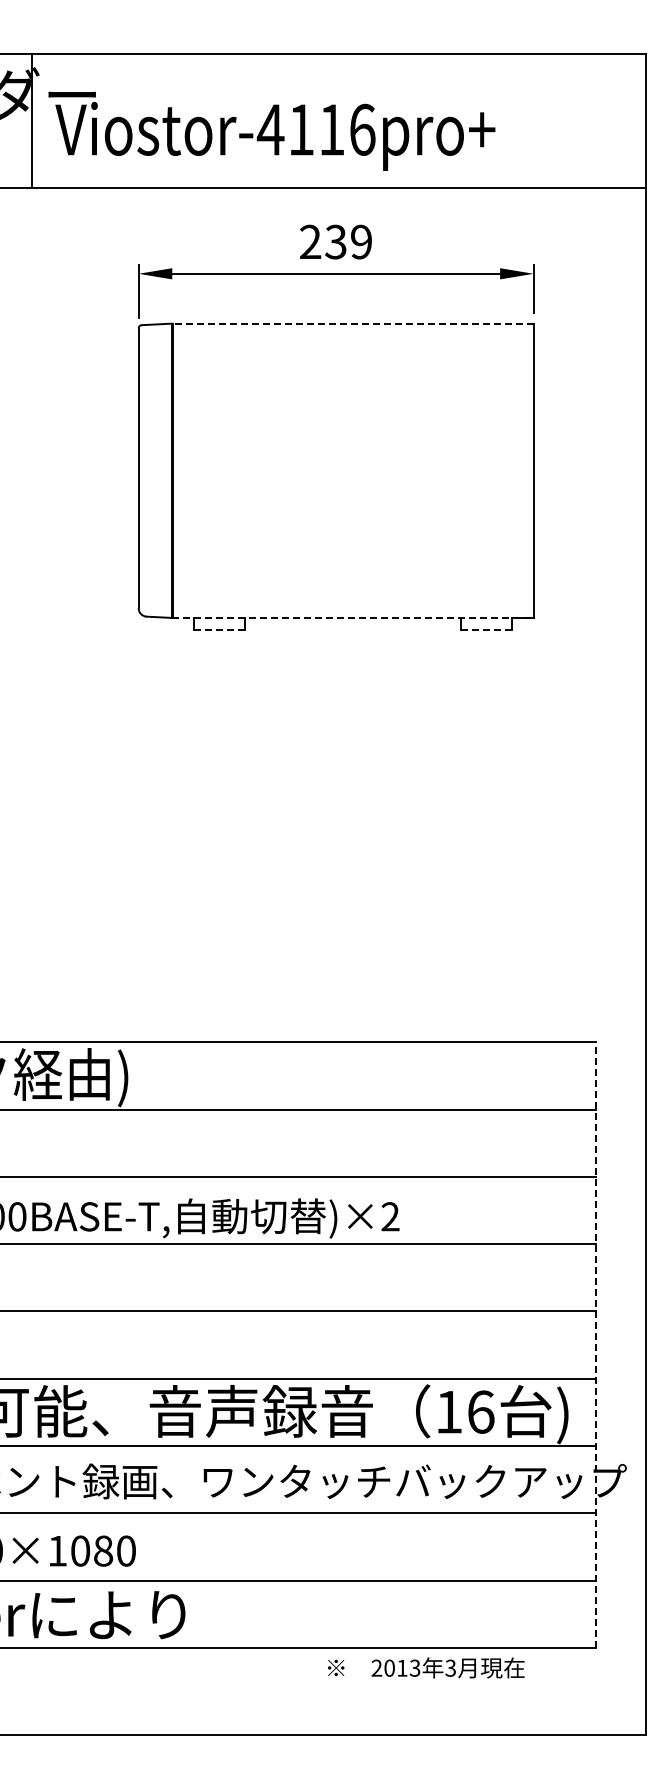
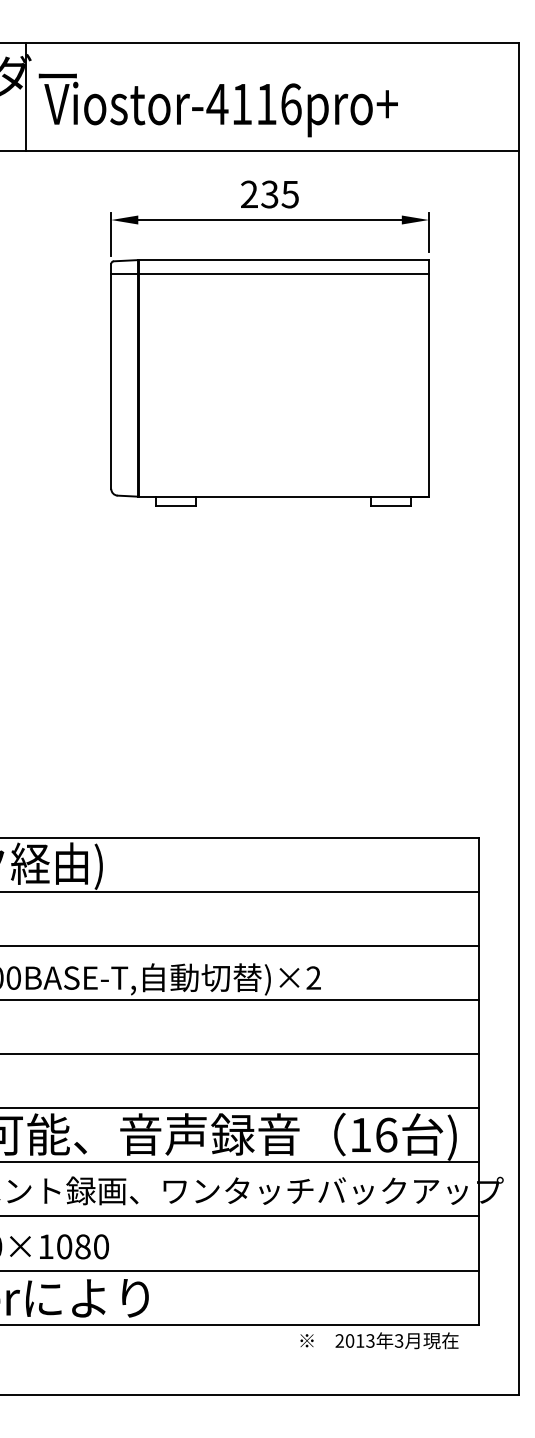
text: (360, 241) -> (289, 194), 239 -> 235
line: (352, 323) -> (283, 259), dashed -> solid
line: (335, 340) -> (269, 273), added
line: (352, 617) -> (283, 496), dashed -> solid
line: (219, 629) -> (176, 505), dashed -> solid
line: (486, 629) -> (390, 505), dashed -> solid
line: (595, 1345) -> (478, 1081), dashed -> solid
text: (426, 1667) -> (379, 1340), moved

